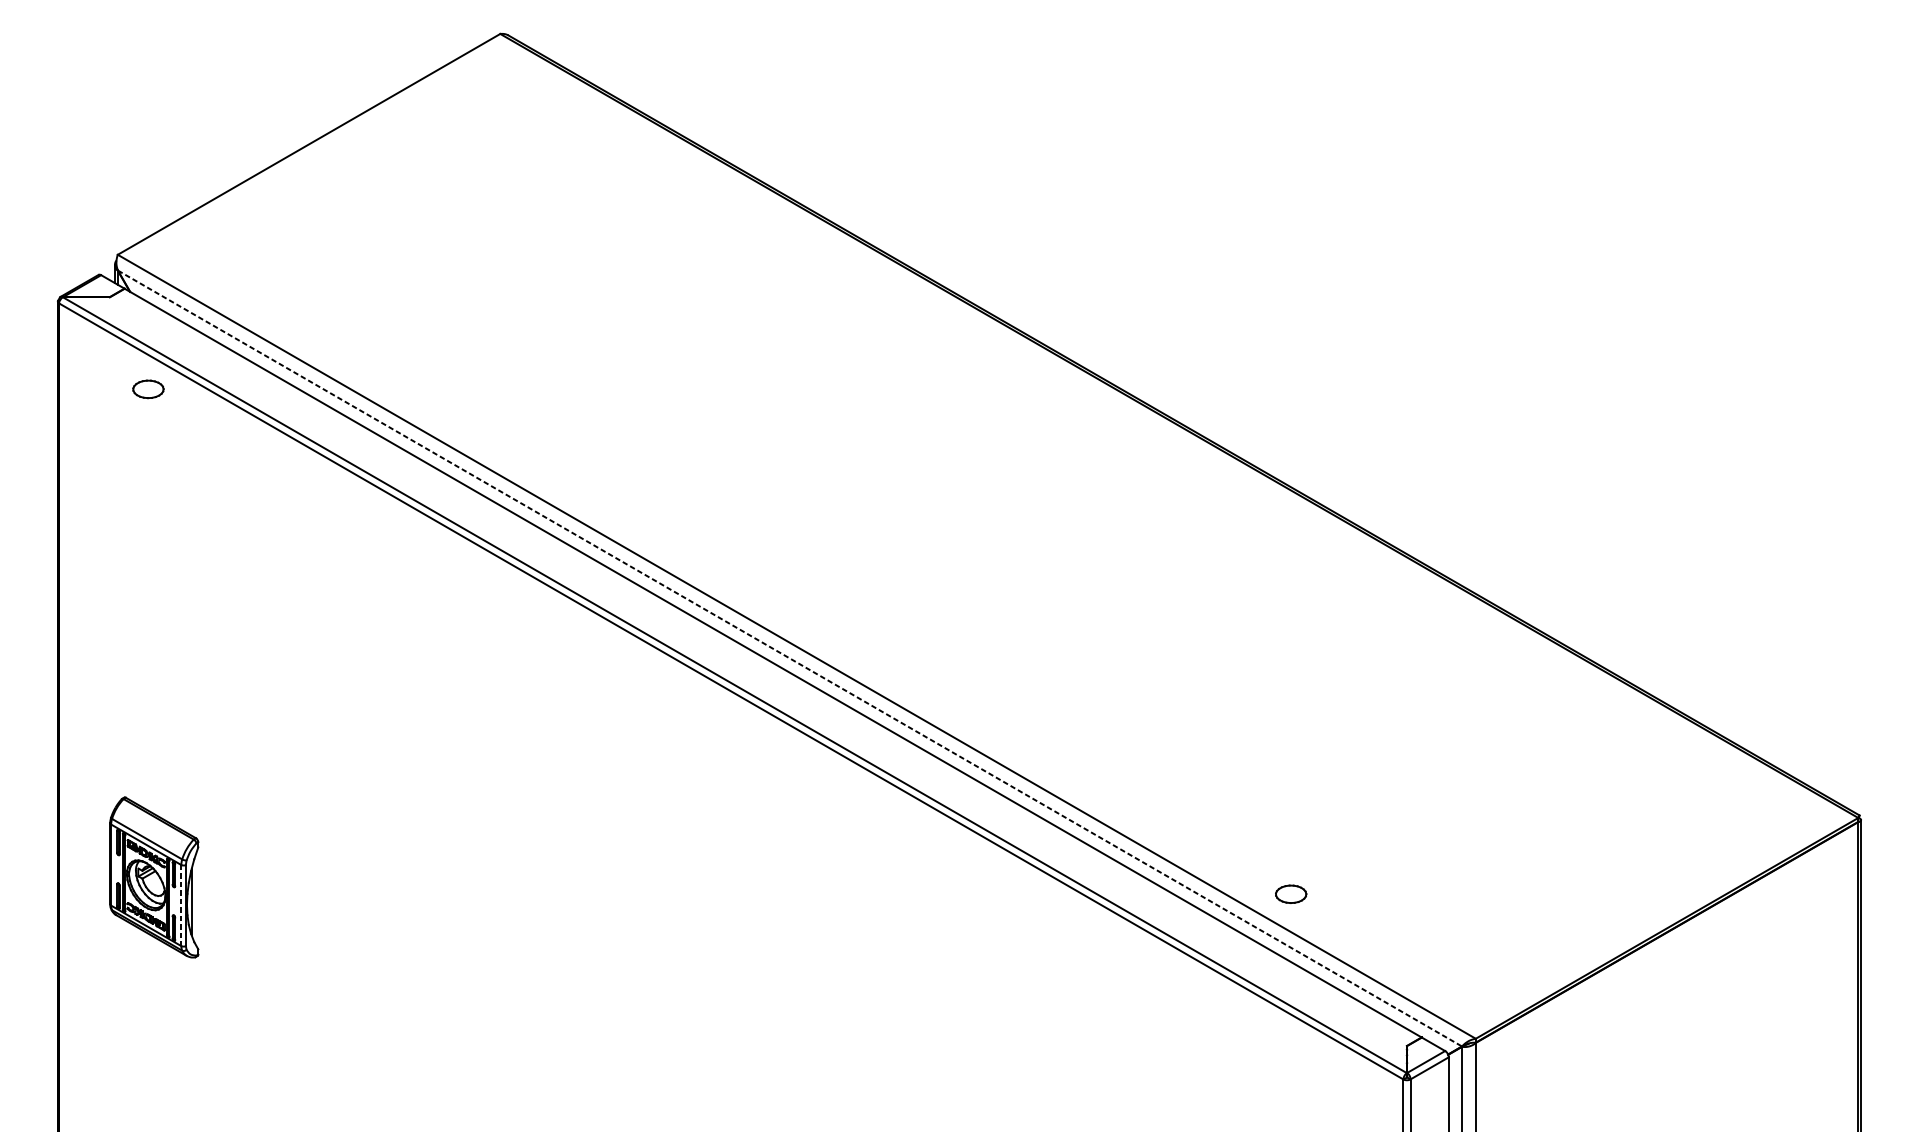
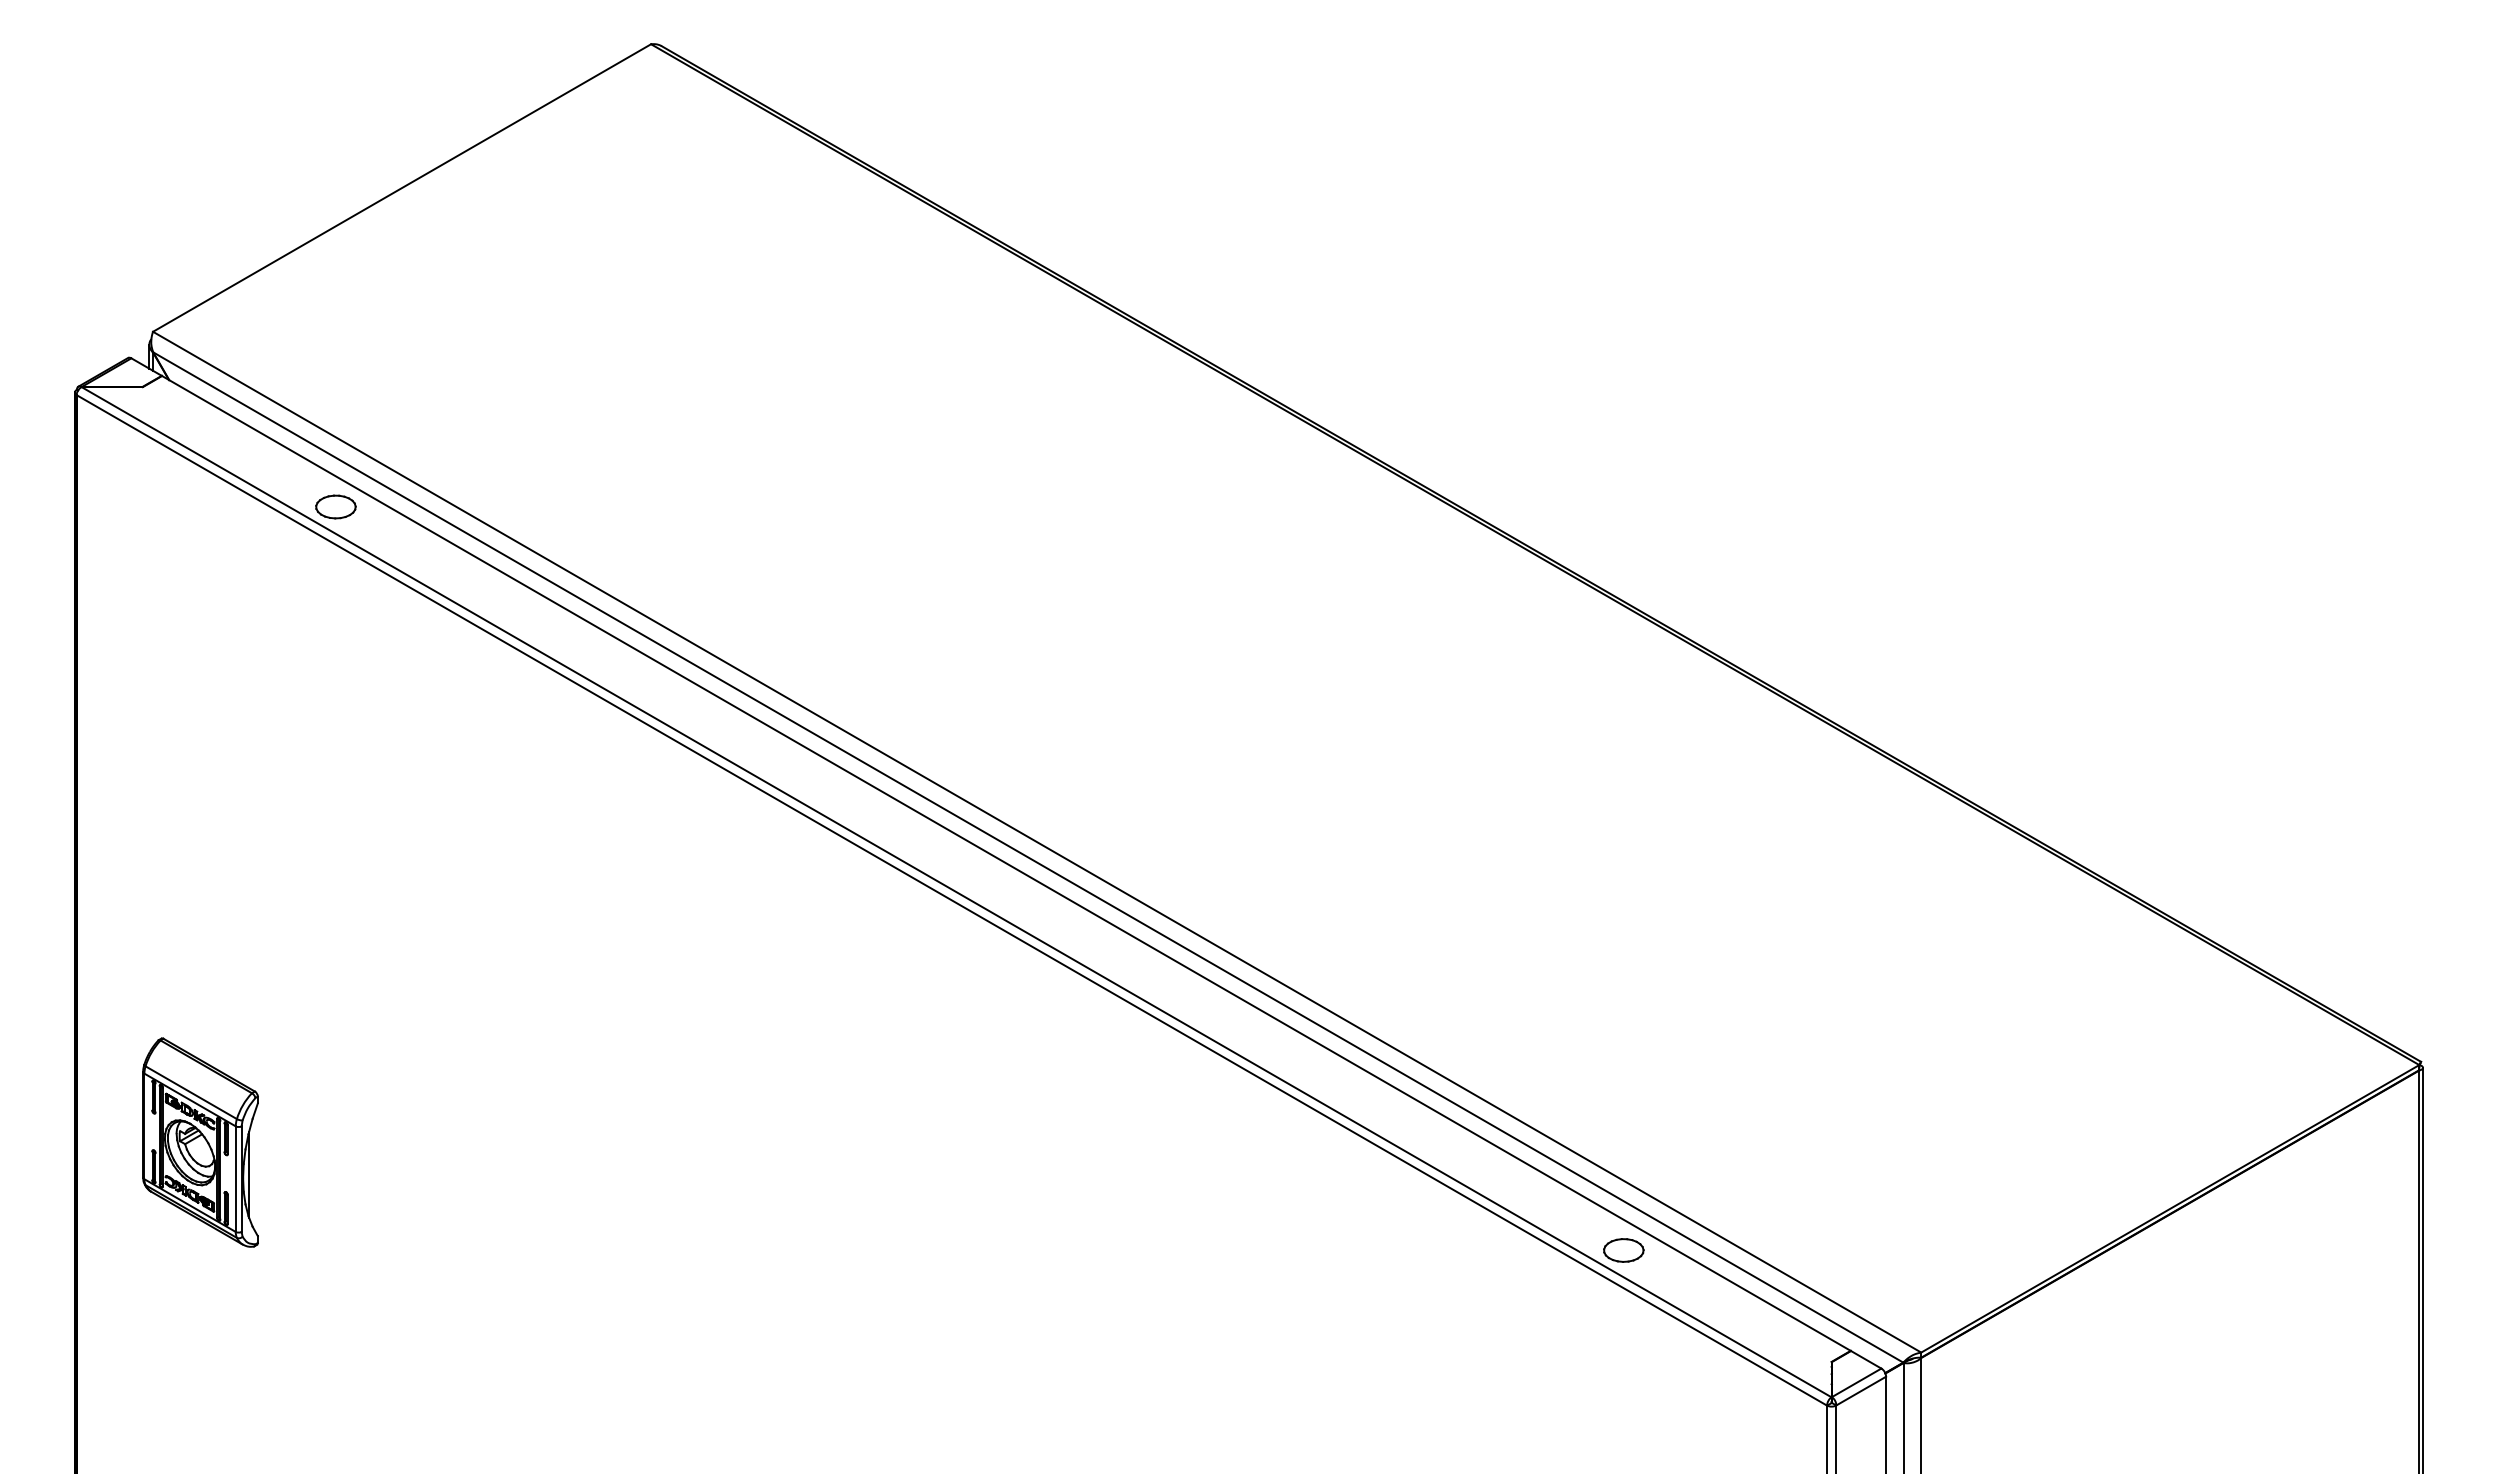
part: (148, 388) -> (335, 506), moved
line: (790, 658) -> (1028, 857), dashed -> solid
part: (1290, 894) -> (1623, 1250), moved
line: (181, 905) -> (235, 1179), dashed -> solid

